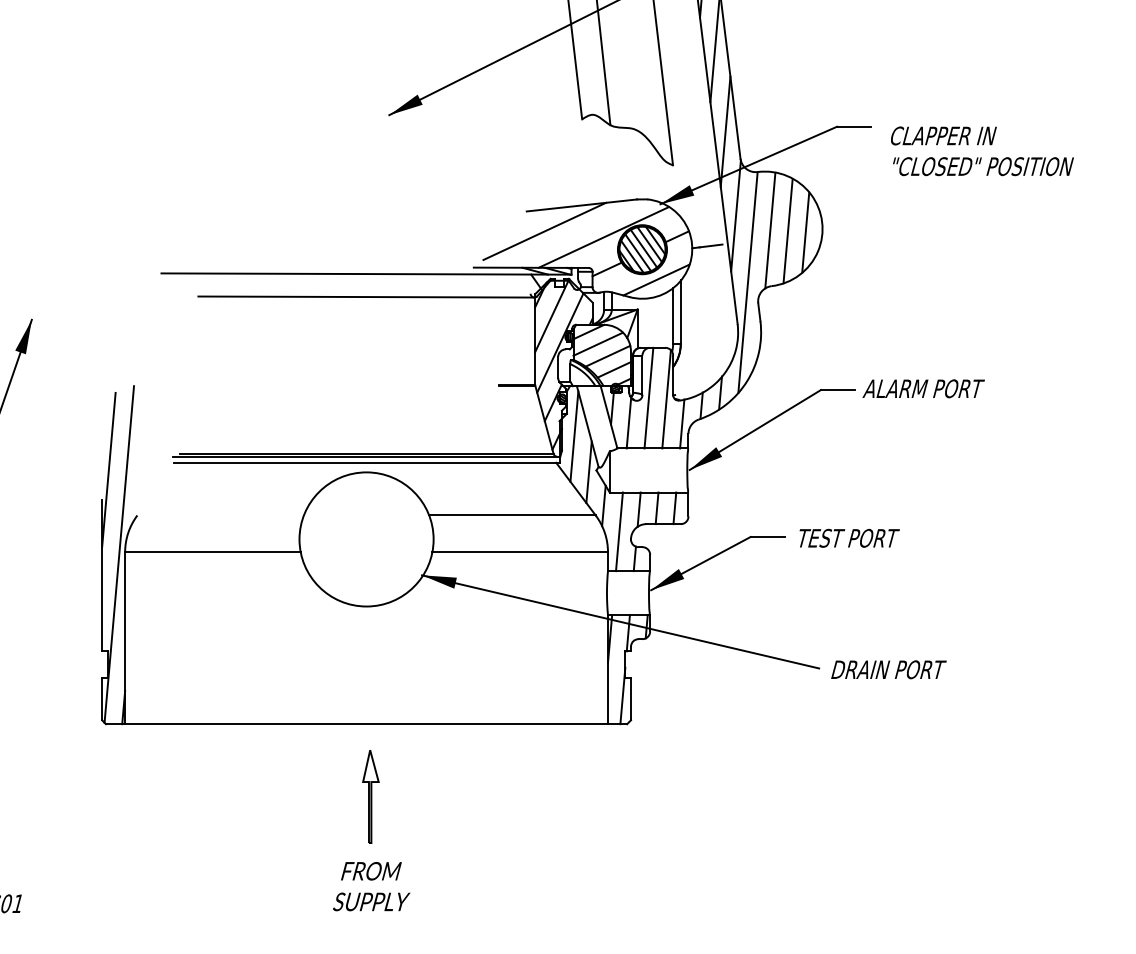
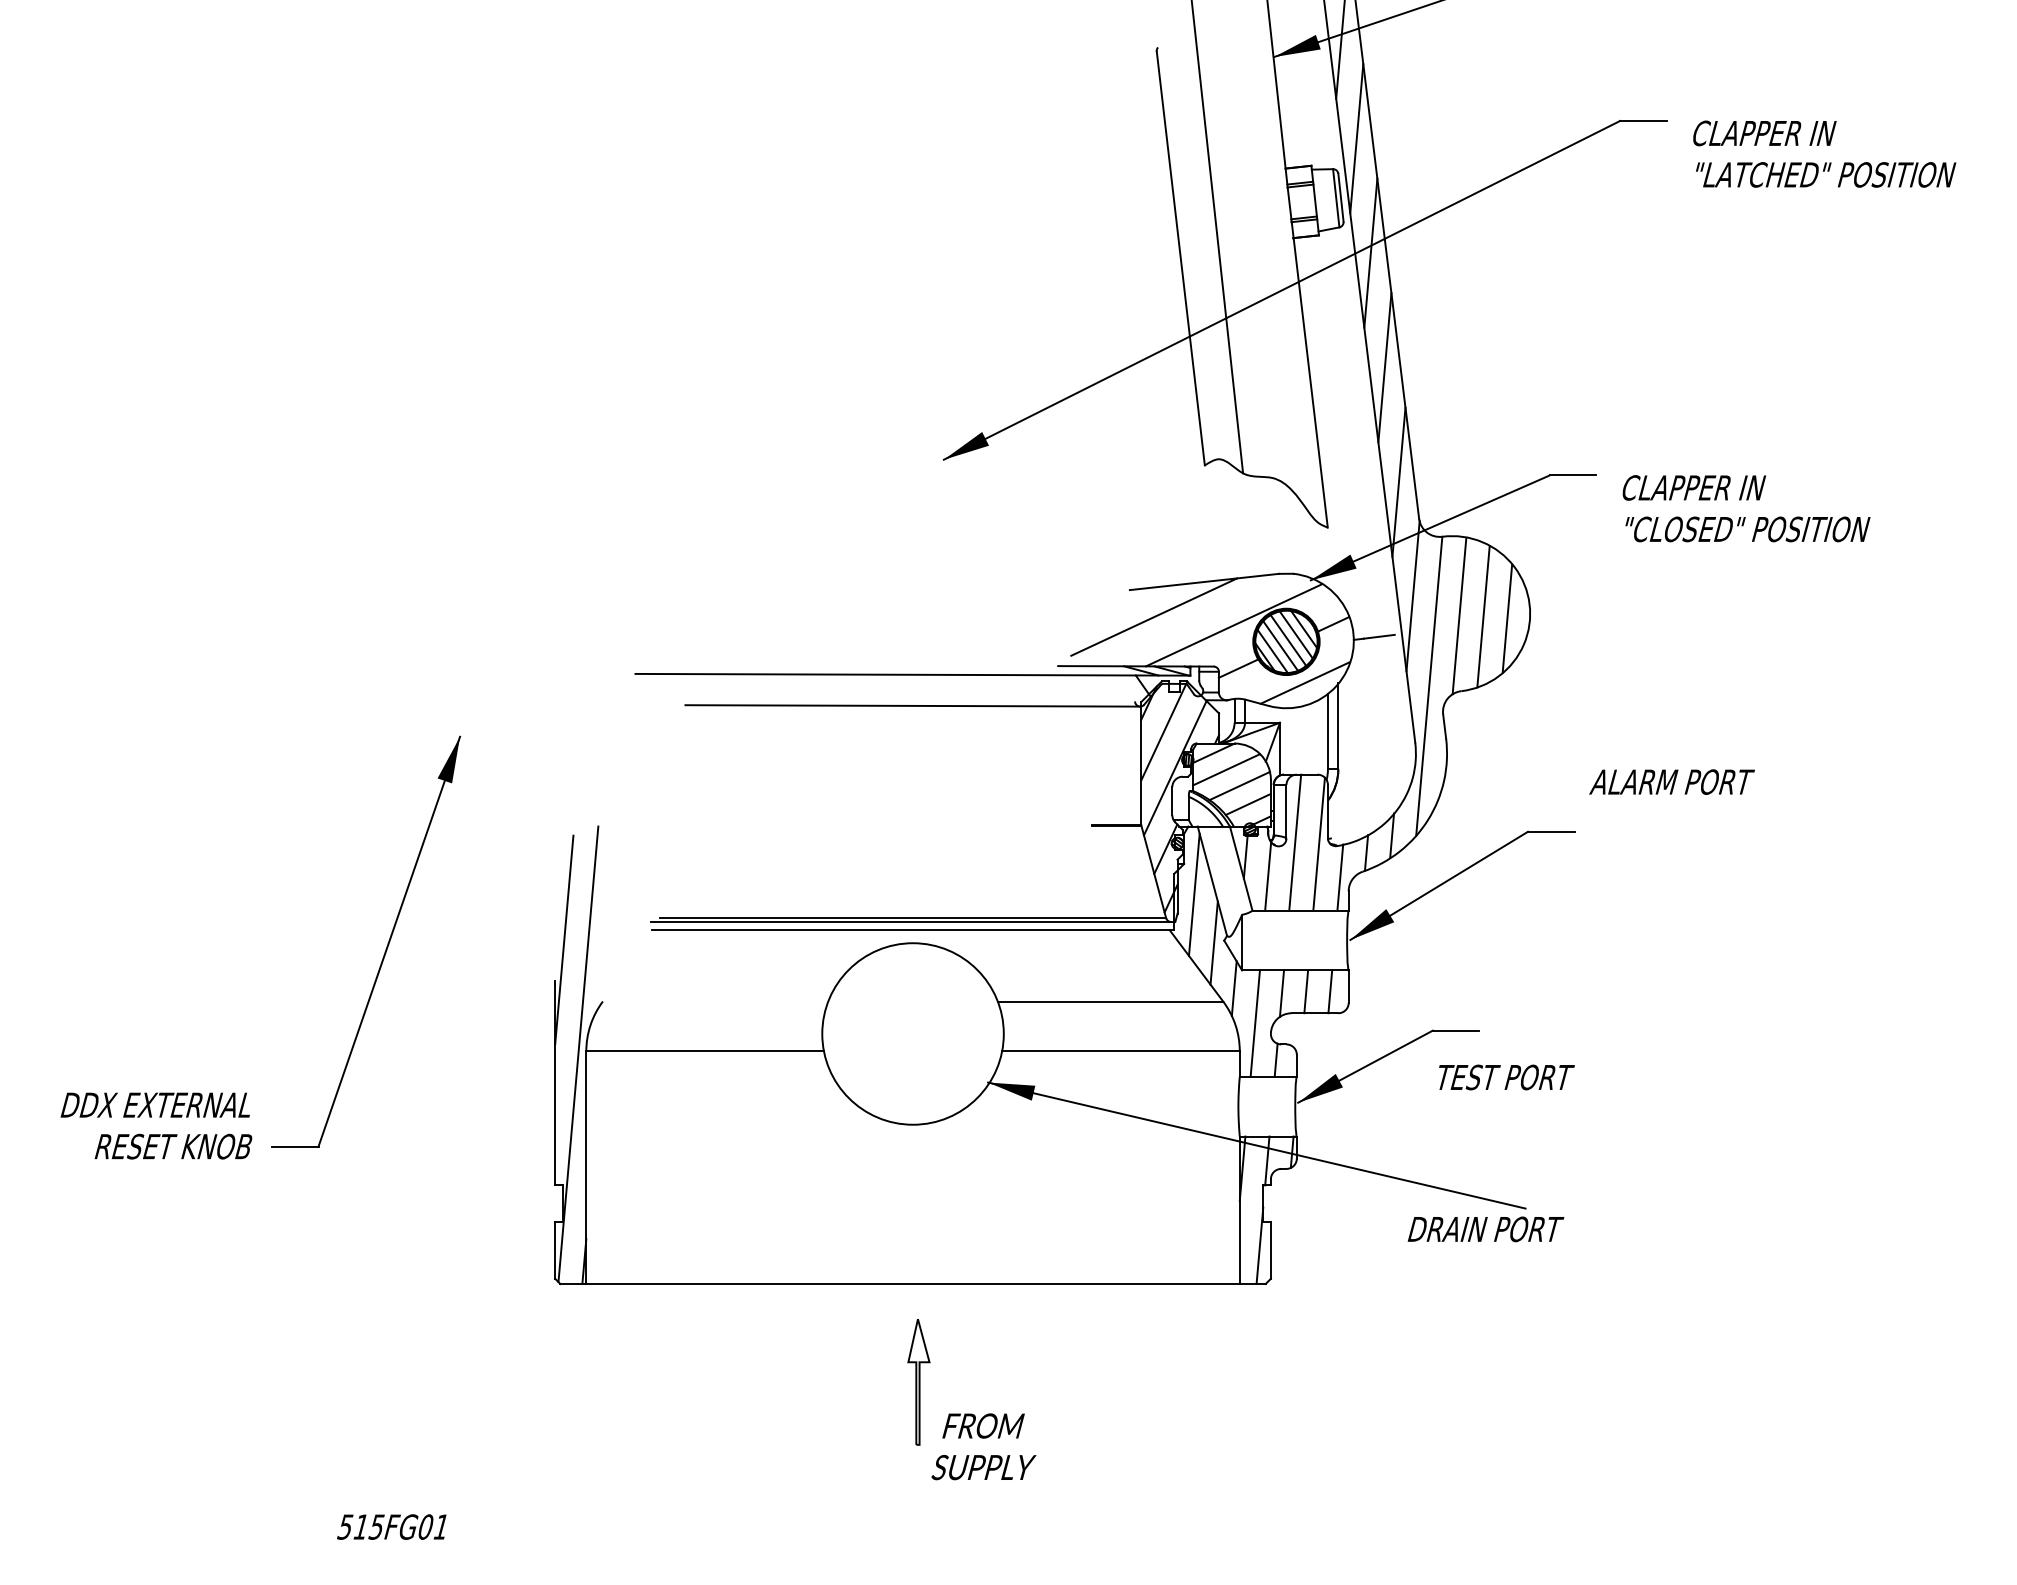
text: (923, 388) -> (1671, 781), moved
text: (849, 538) -> (1506, 1077), moved
text: (888, 669) -> (1485, 1229), moved
text: (371, 886) -> (983, 1446), moved

